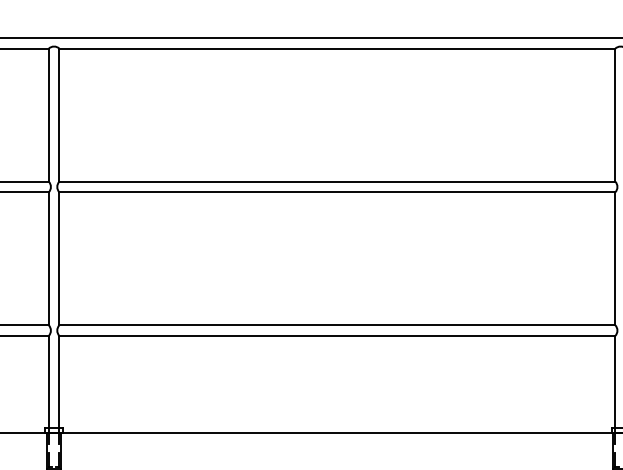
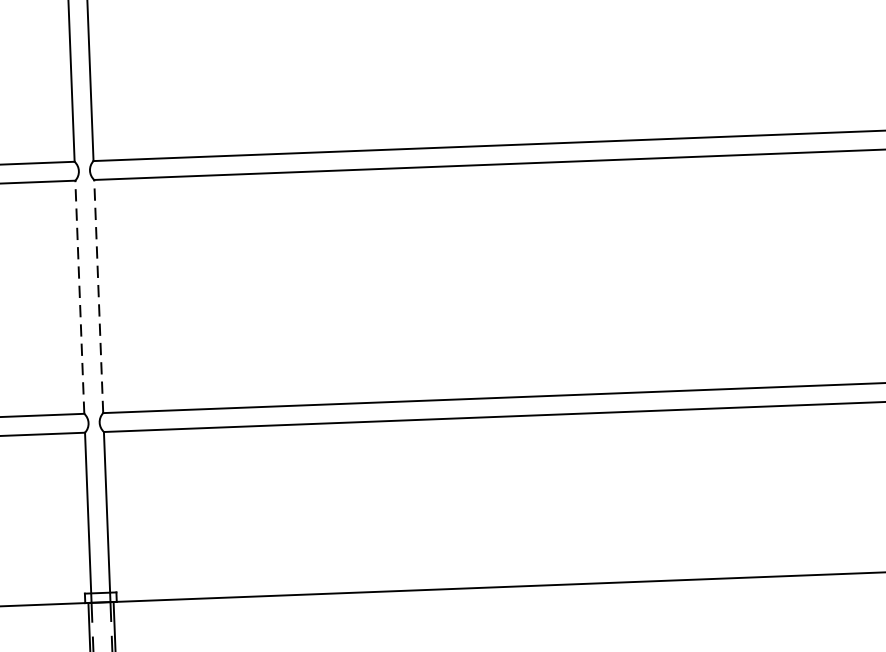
line: (48, 258) -> (79, 296), solid -> dashed
line: (59, 258) -> (98, 296), solid -> dashed

